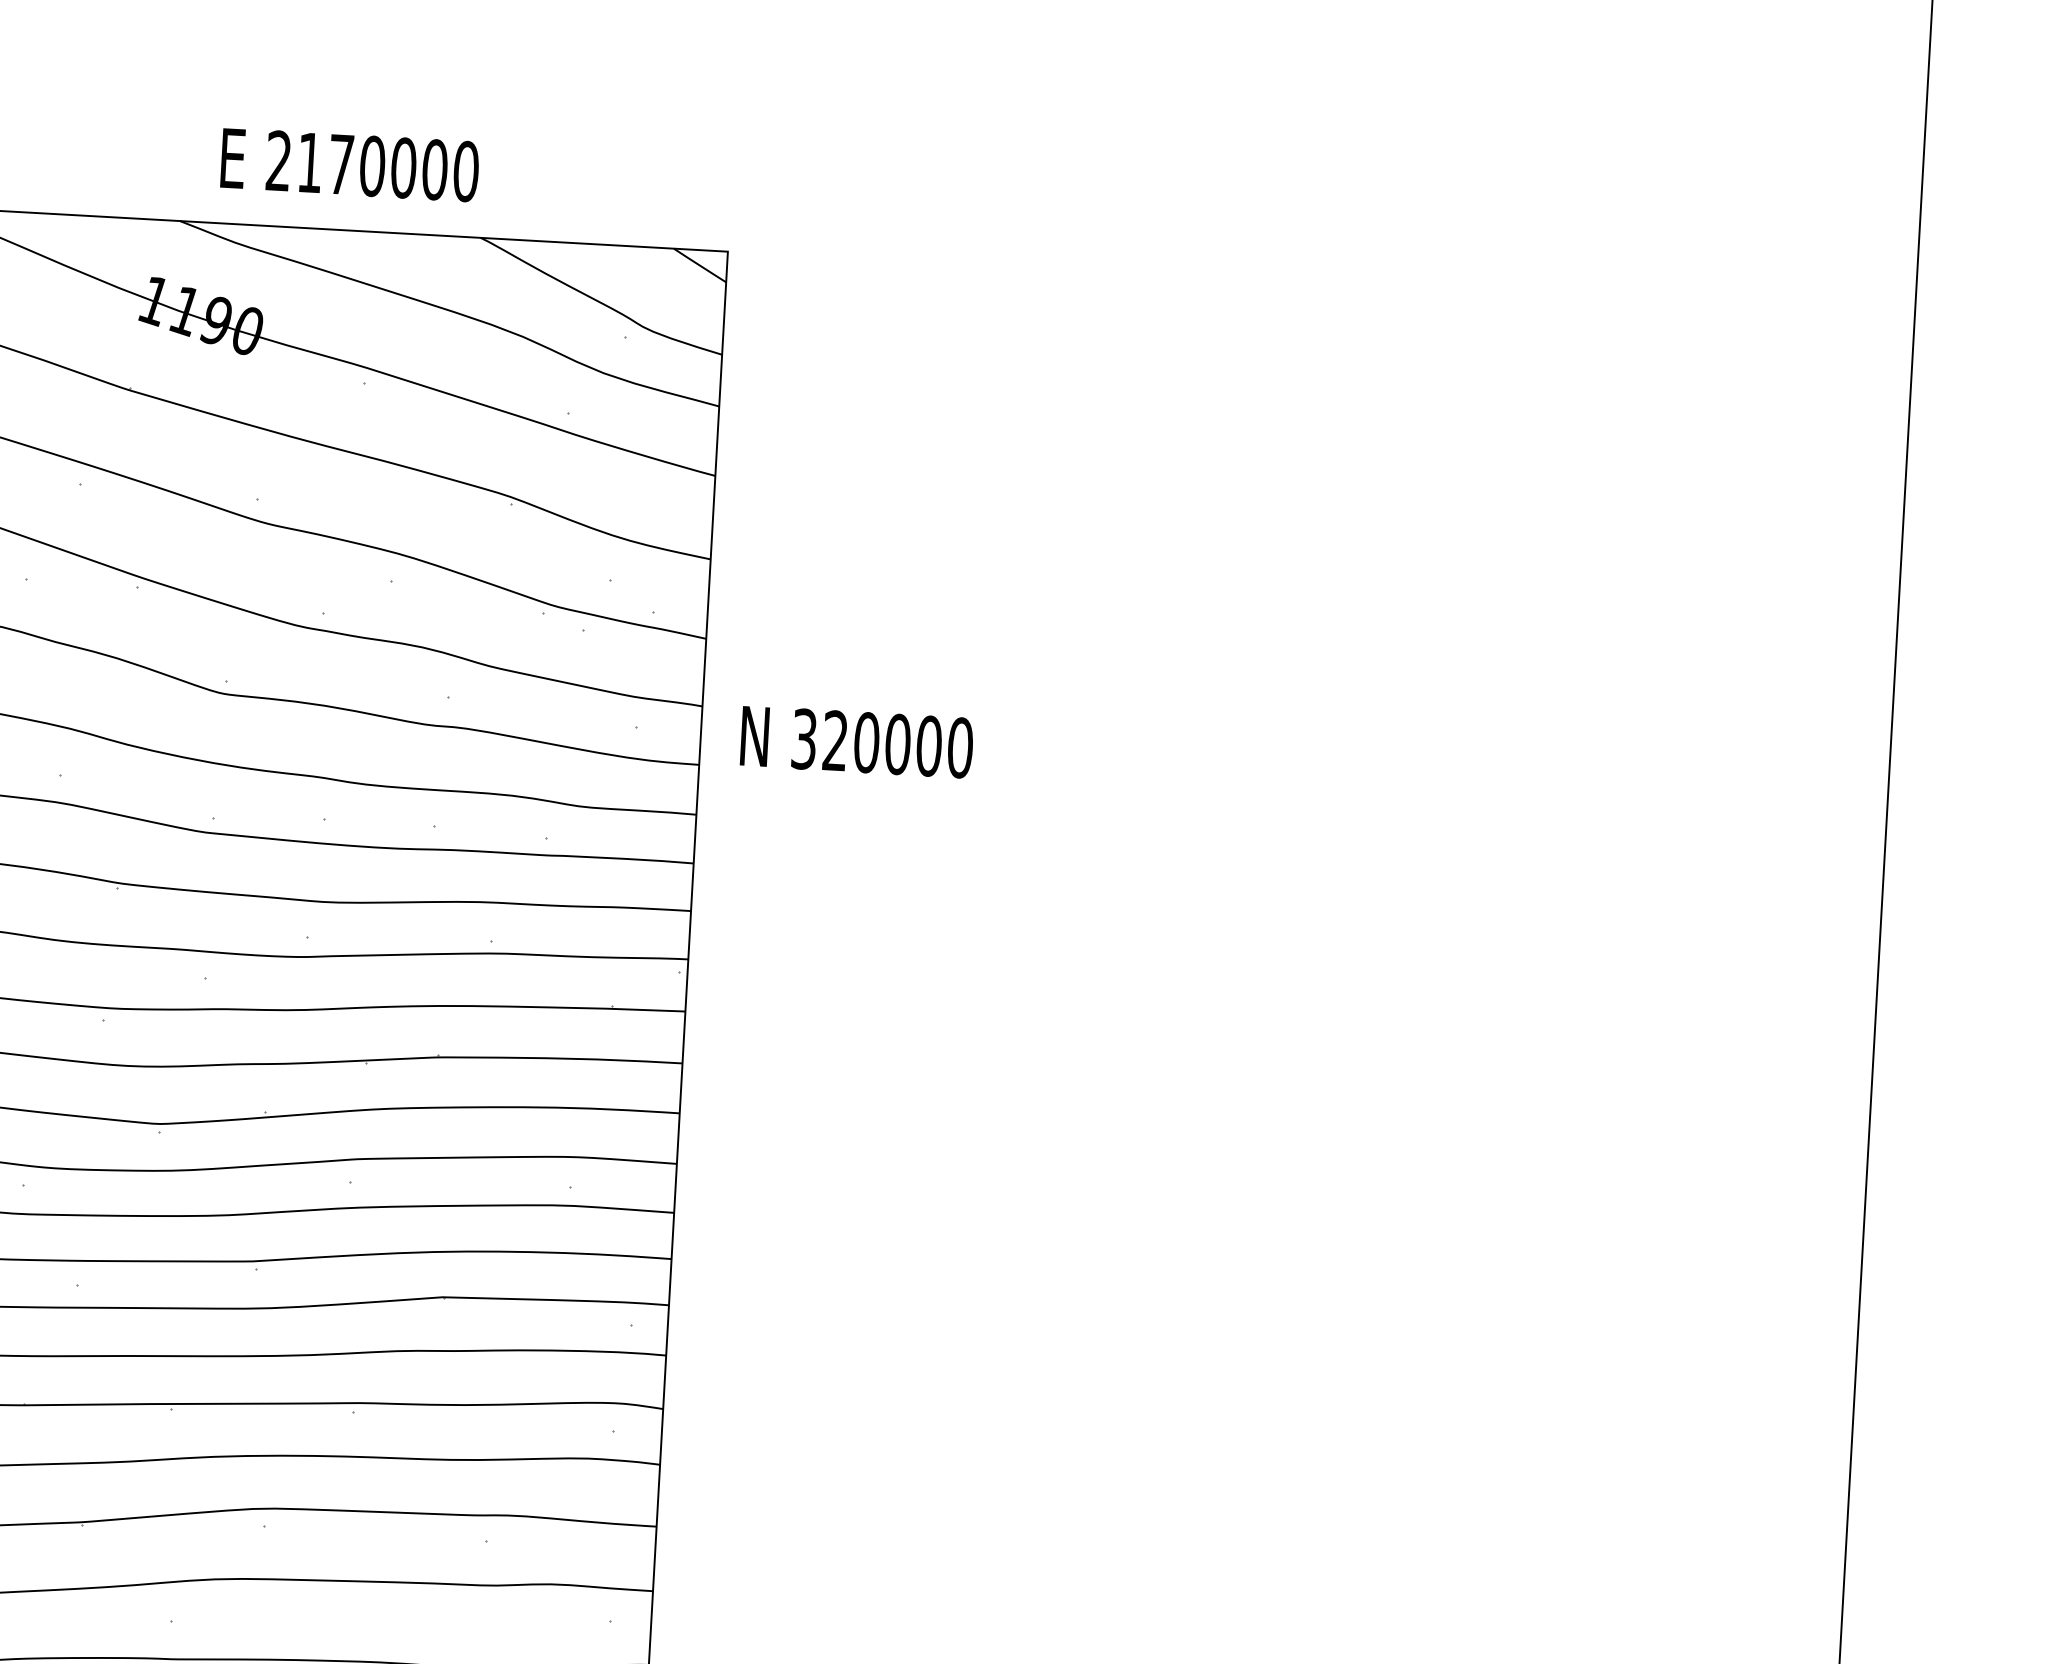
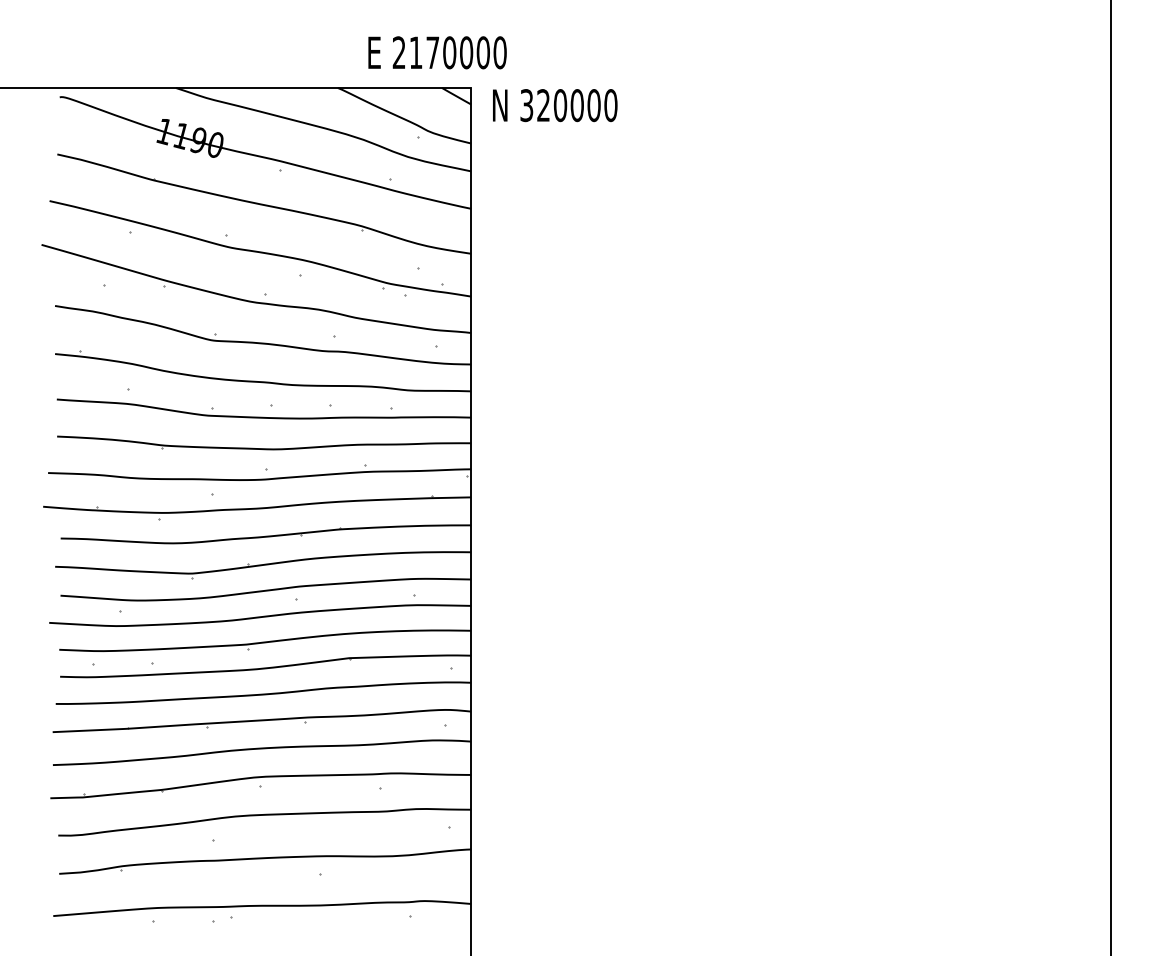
text: (349, 164) -> (437, 52), moved
text: (857, 742) -> (555, 105), moved

